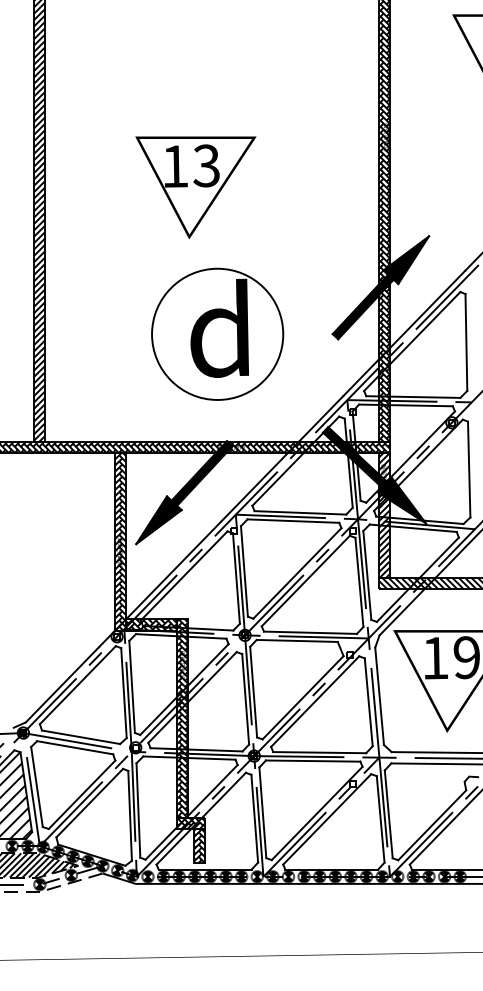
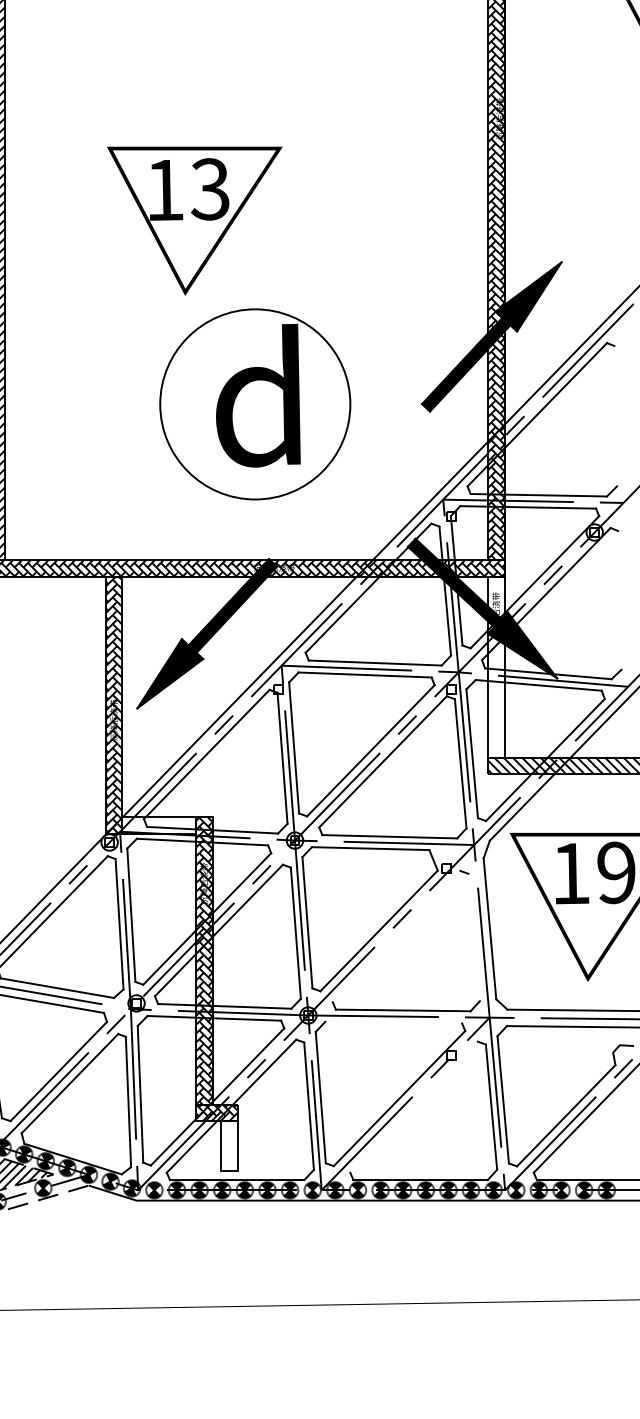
text: (195, 187) -> (194, 220), moved
line: (466, 342) -> (615, 416), removed
line: (469, 469) -> (620, 600), removed
hatch: (383, 515) -> (495, 666), removed
hatch: (151, 624) -> (159, 824), removed
line: (315, 701) -> (397, 936), removed
line: (368, 702) -> (473, 937), removed
line: (312, 760) -> (392, 1021), removed
line: (327, 819) -> (414, 1107), removed
hatch: (199, 846) -> (229, 1146), removed

